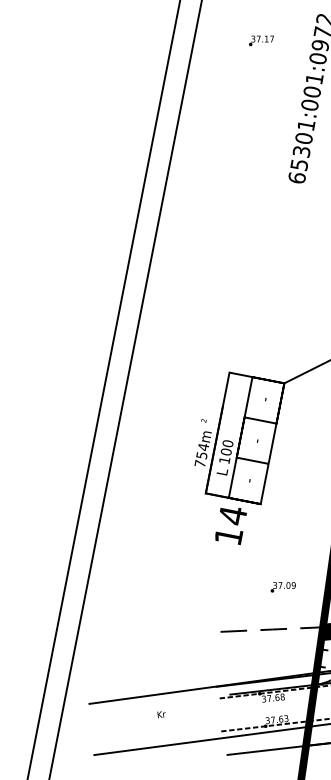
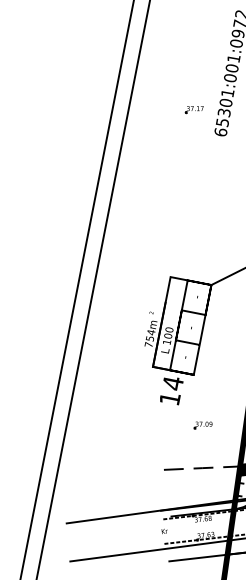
part: (261, 40) -> (194, 109), moved
part: (282, 587) -> (202, 425), moved
text: (161, 714) -> (164, 531), moved

